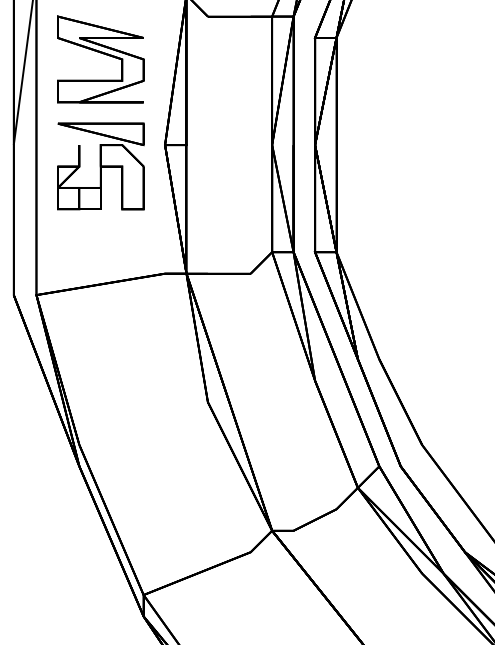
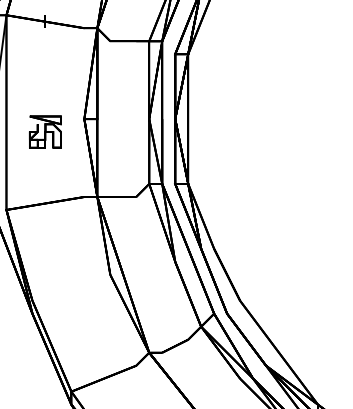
part: (100, 59) -> (45, 67), removed
part: (100, 165) -> (45, 131), size x0.6

